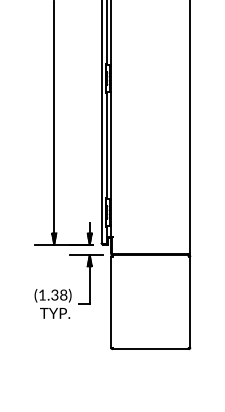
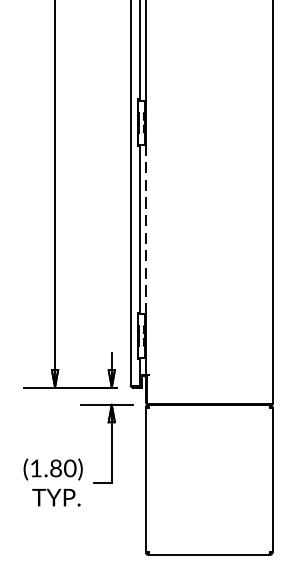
line: (111, 145) -> (146, 229), solid -> dashed
text: (59, 295) -> (63, 469), (1.38) -> (1.80)

